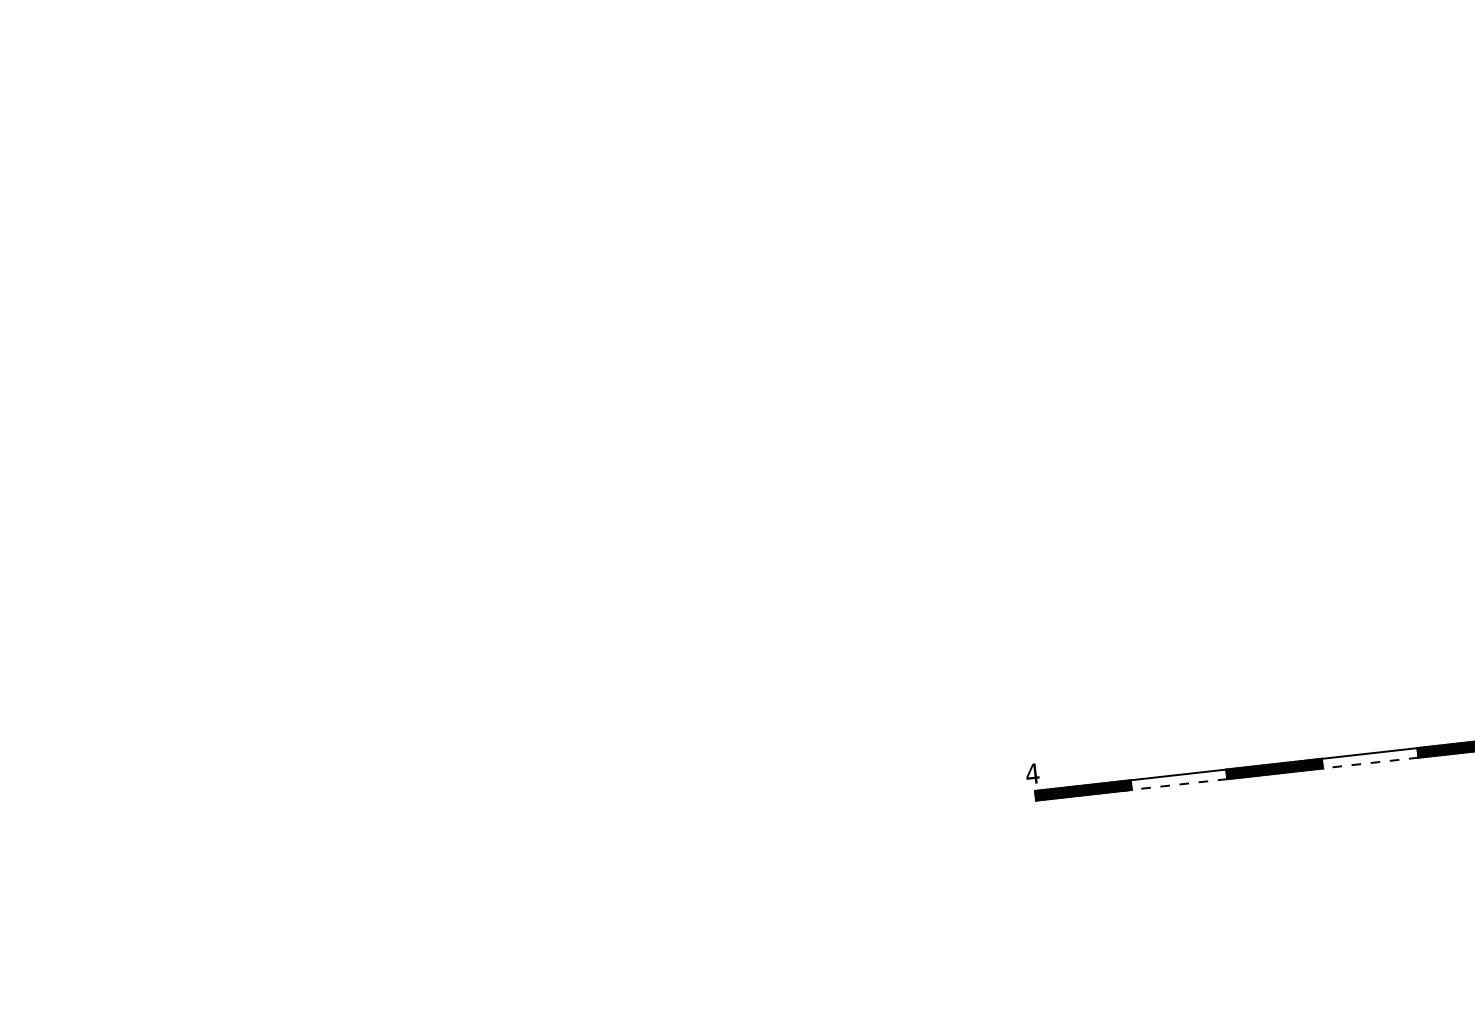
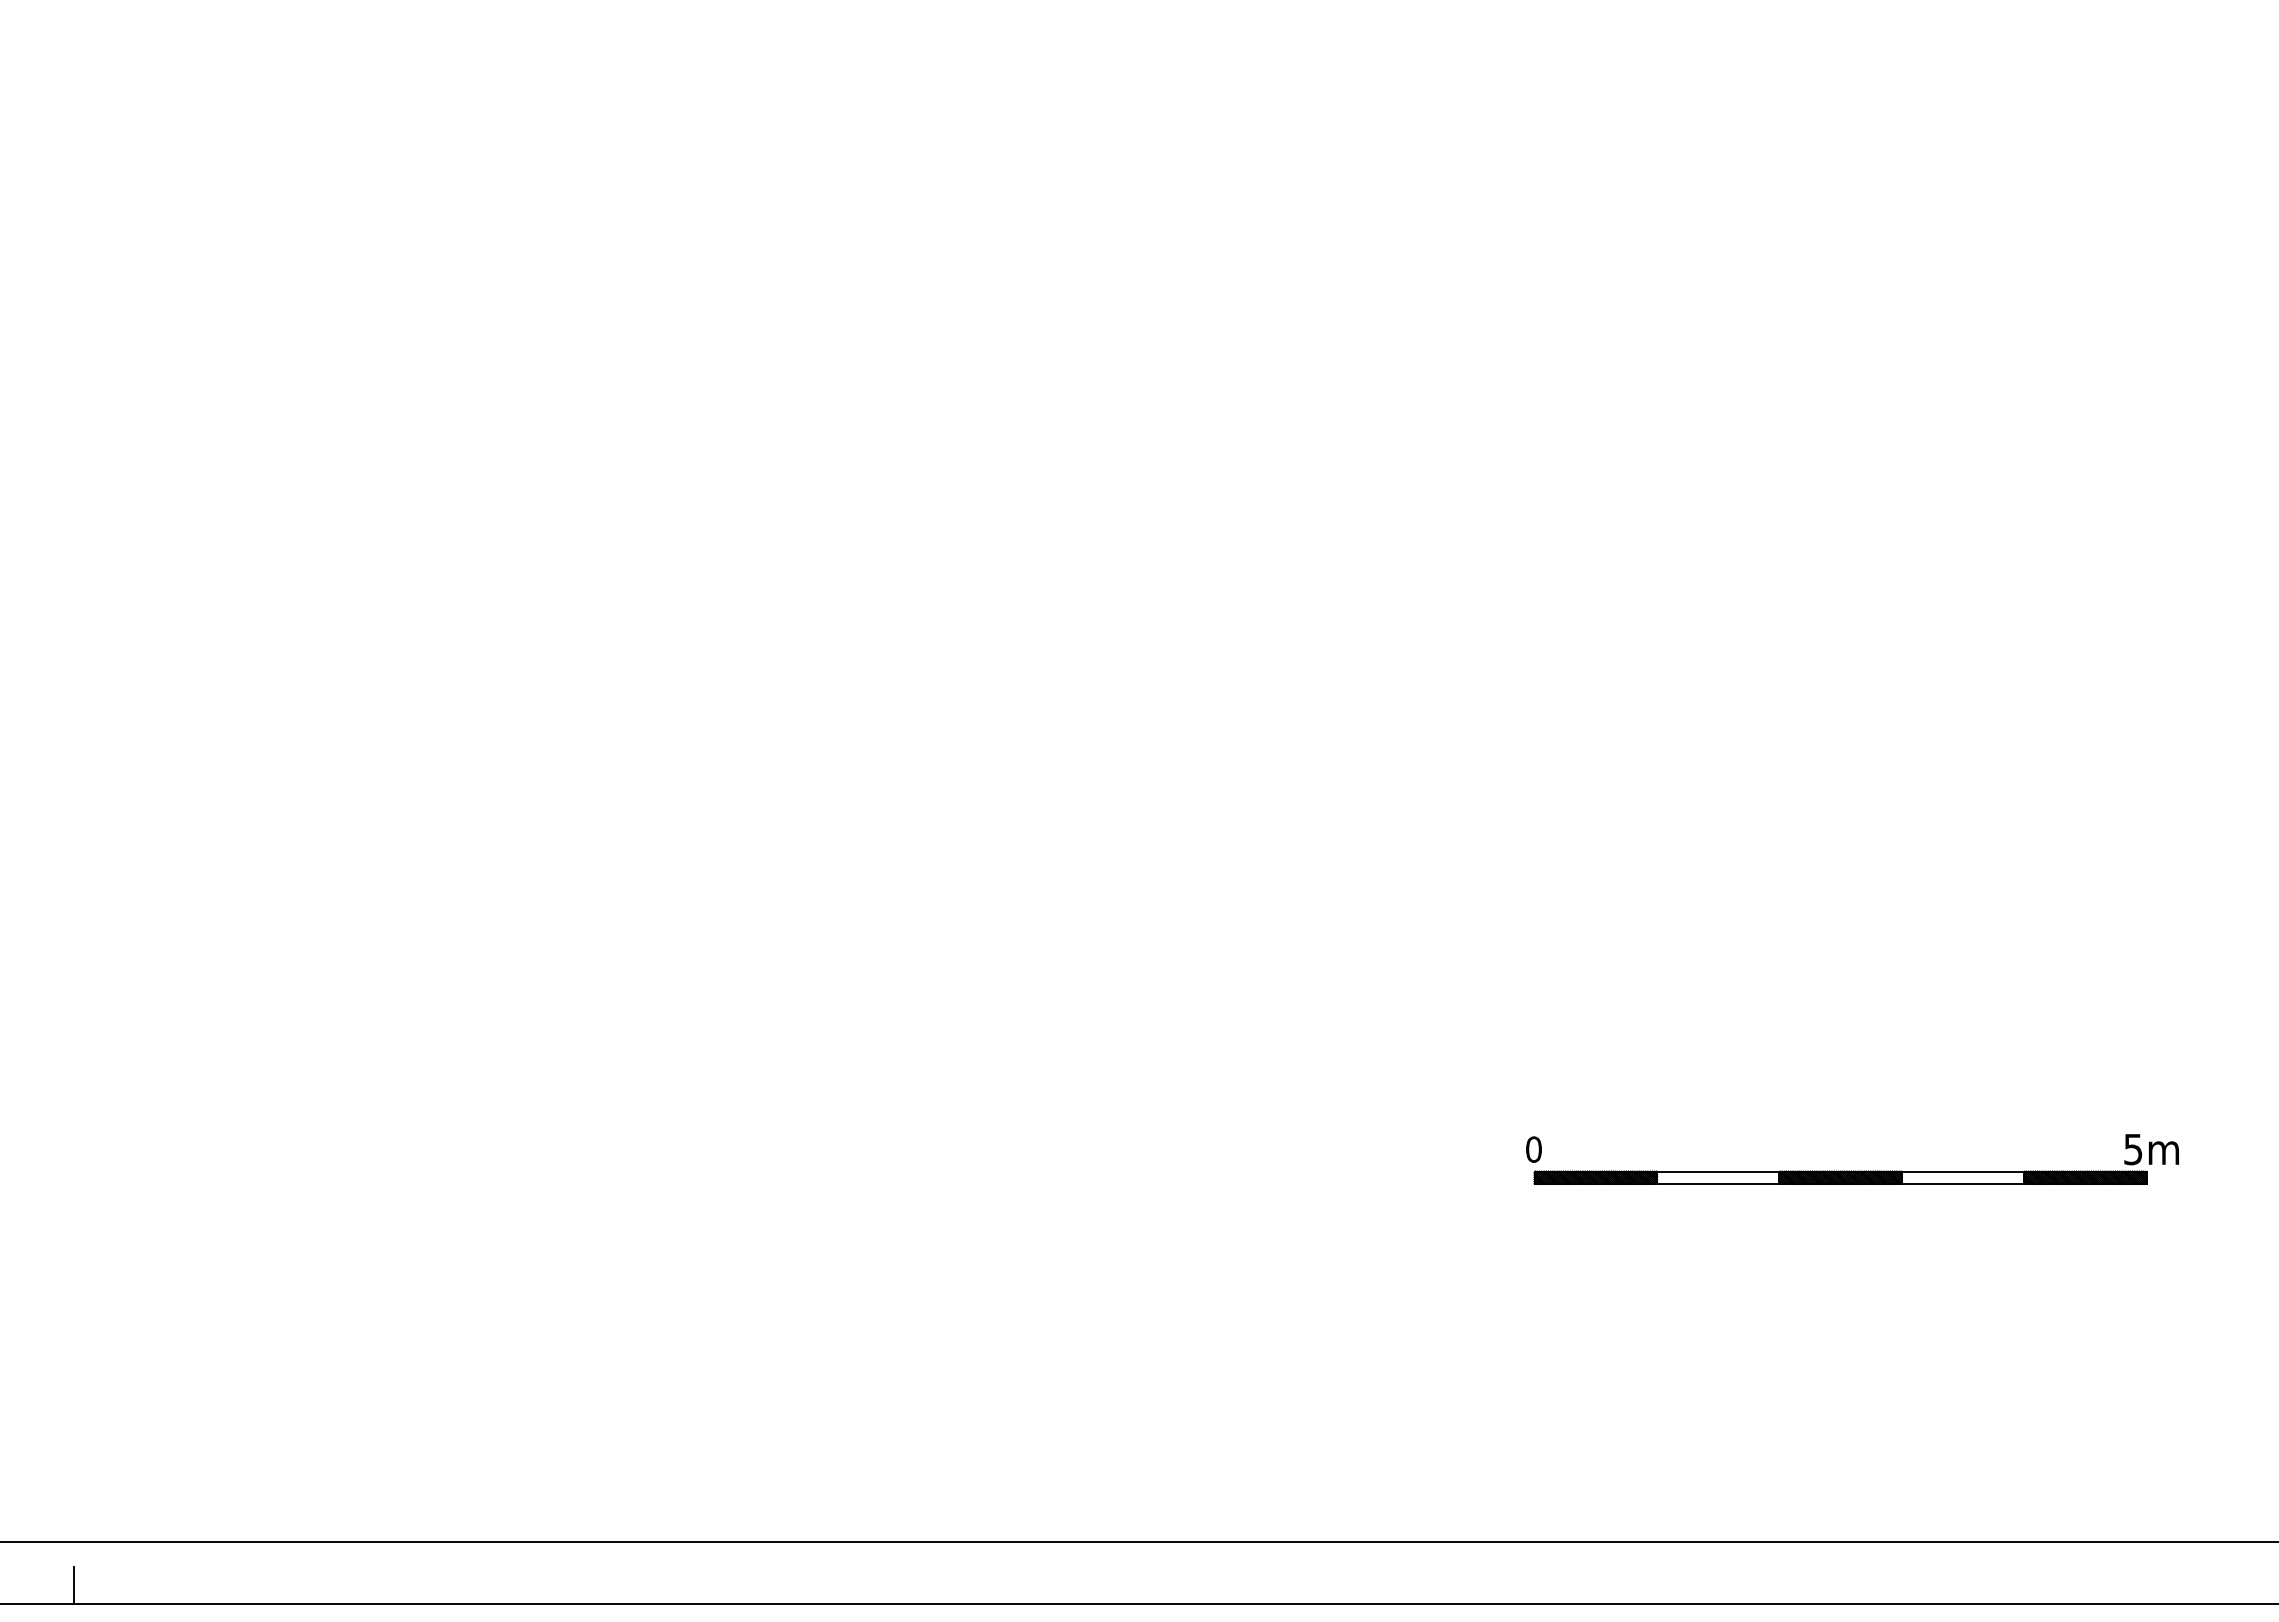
line: (1370, 762) -> (1962, 1183), dashed -> solid
text: (1032, 773) -> (1533, 1149), 4 -> 0
line: (1173, 784) -> (1710, 1183), dashed -> solid

